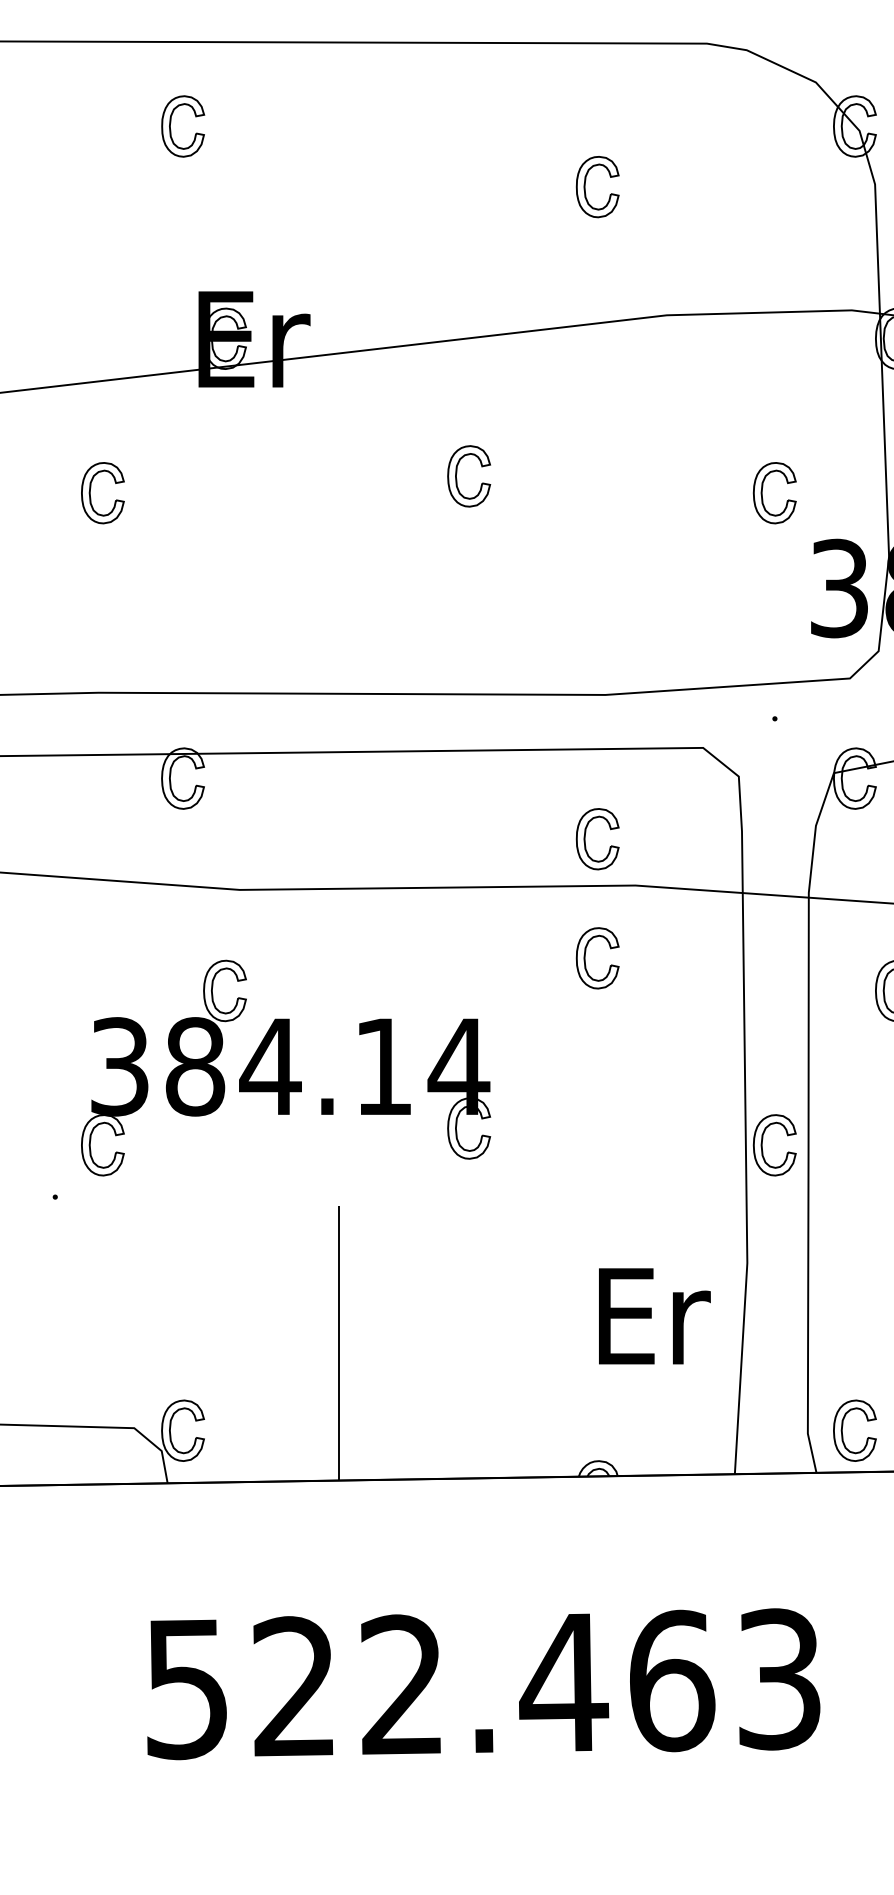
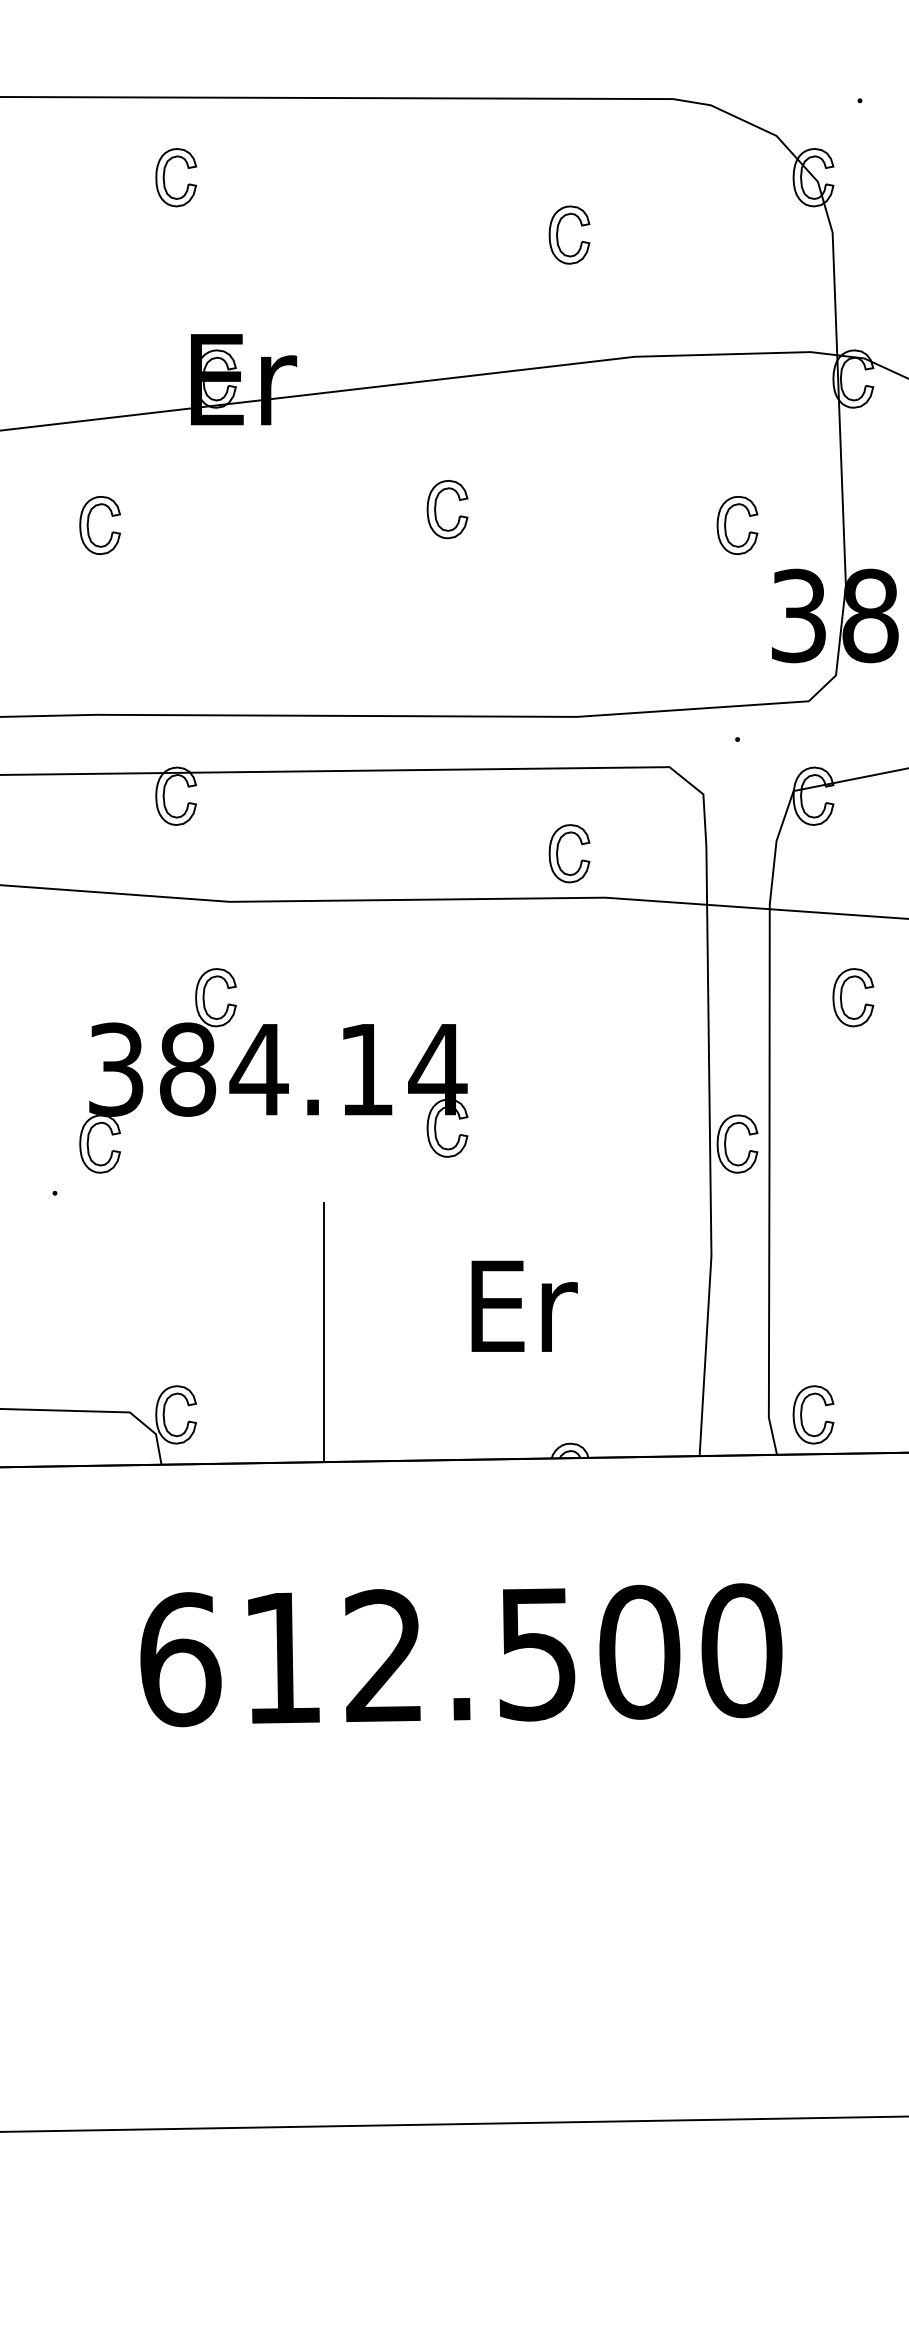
part: (586, 955) -> (558, 964), removed
text: (654, 1315) -> (524, 1305), moved
text: (483, 1684) -> (461, 1655), 522.463 -> 612.500

